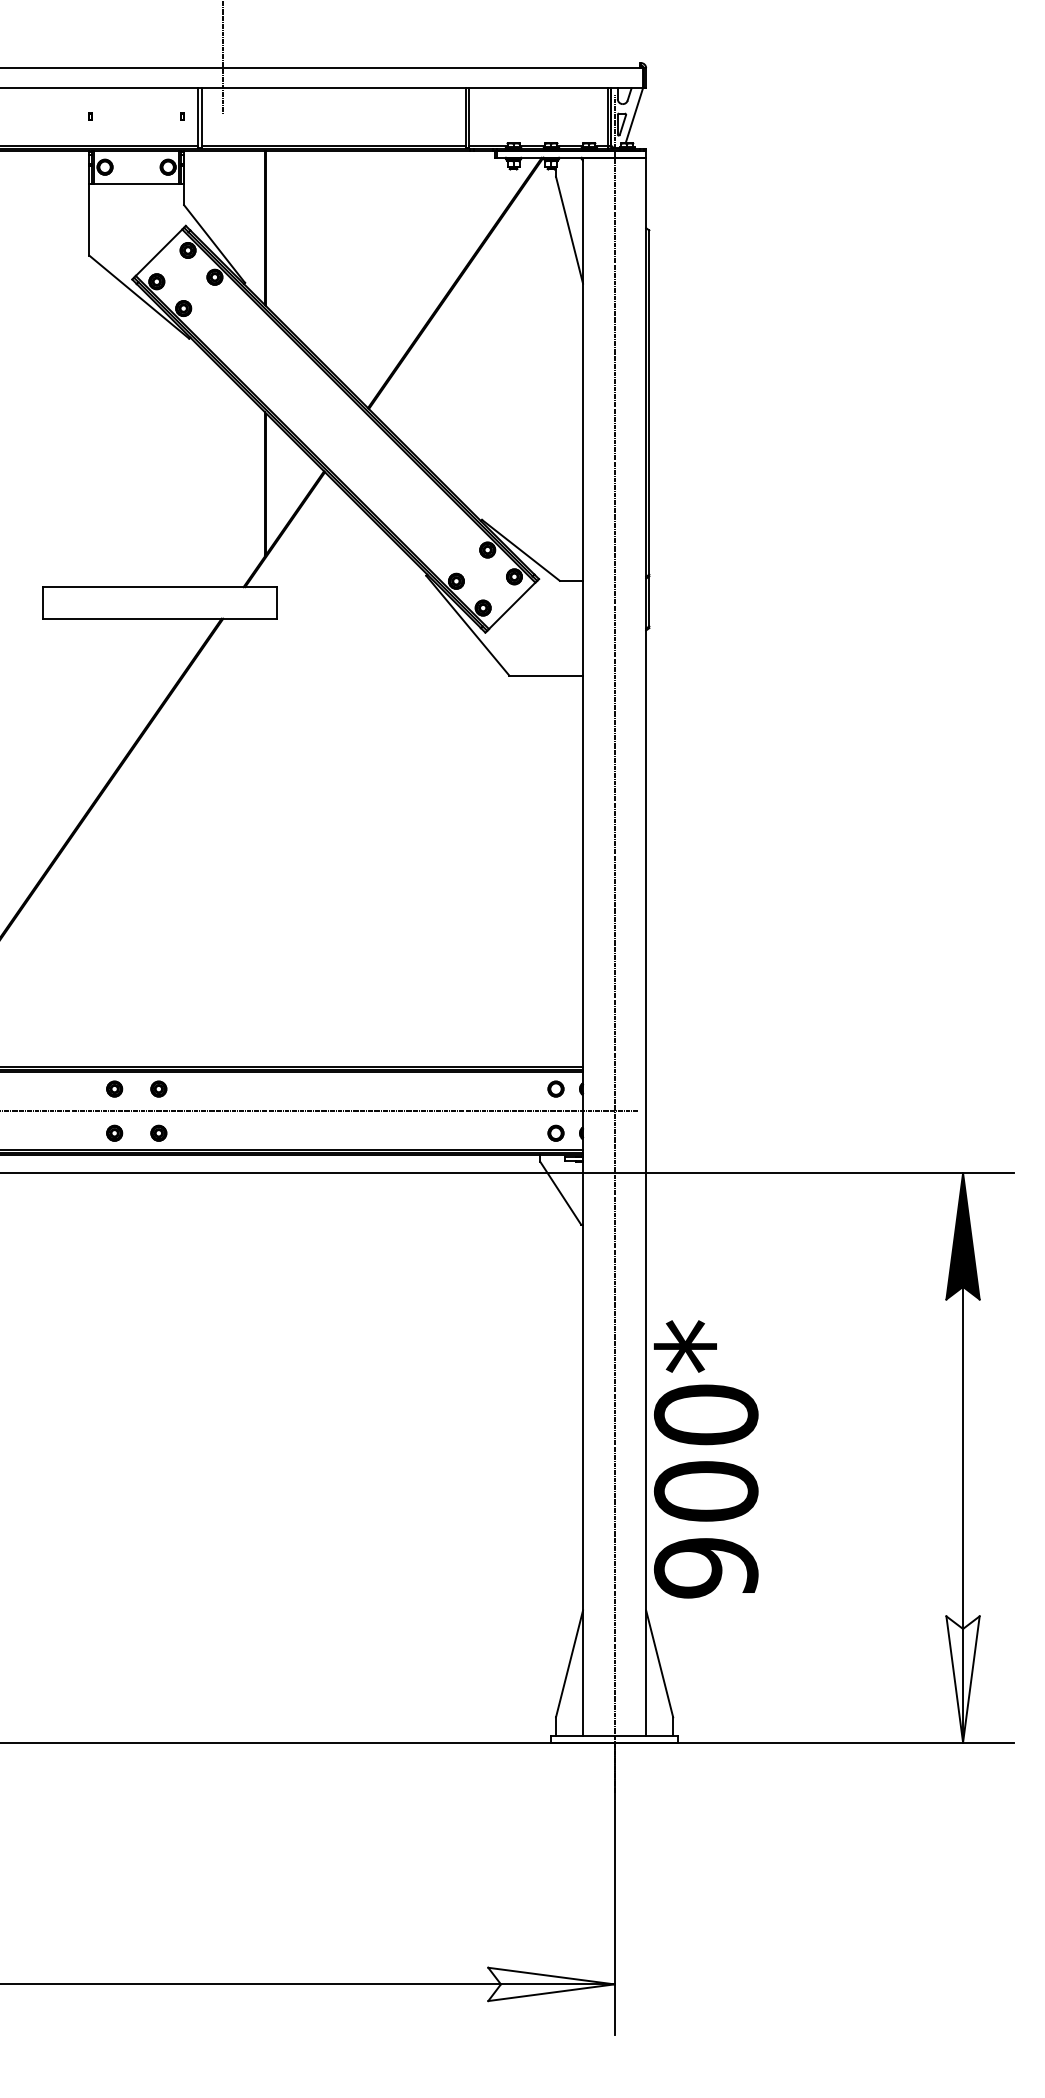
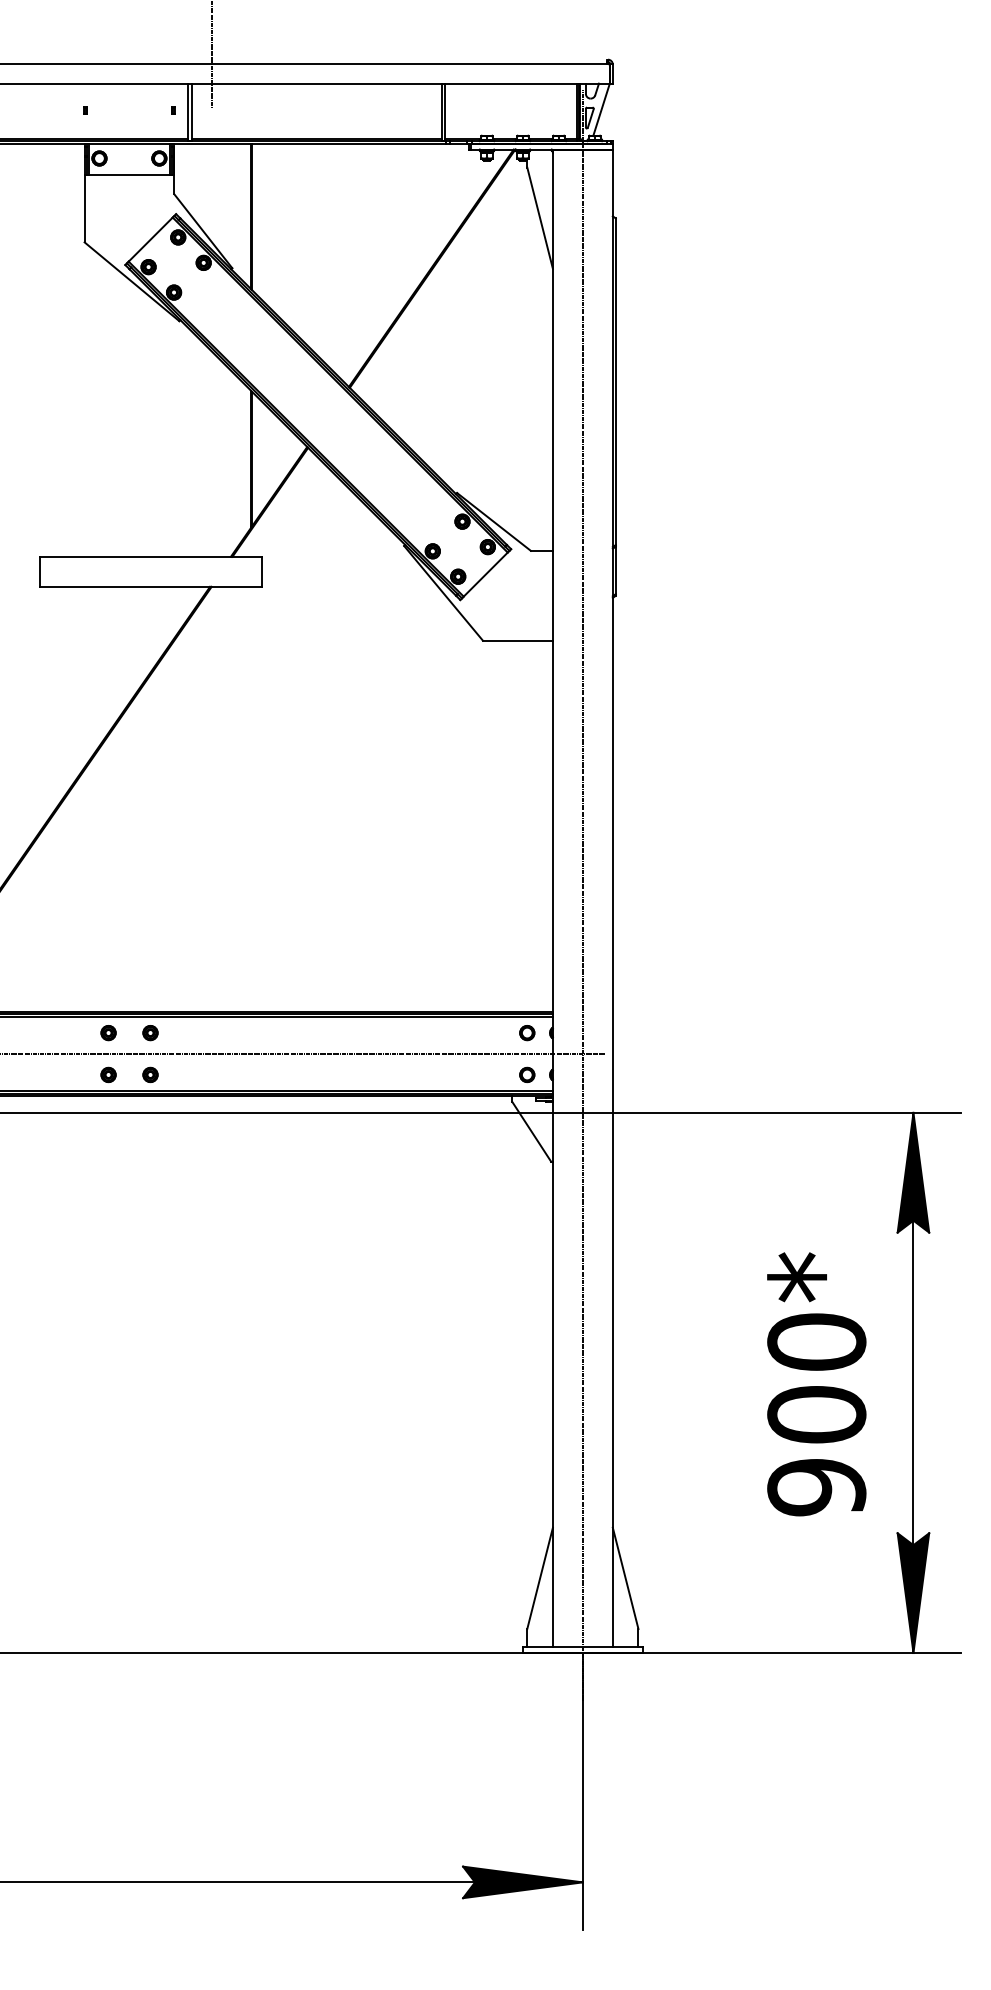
text: (705, 1459) -> (816, 1384), moved
fill: (963, 1679) -> (913, 1593), added
fill: (550, 1984) -> (522, 1882), added

